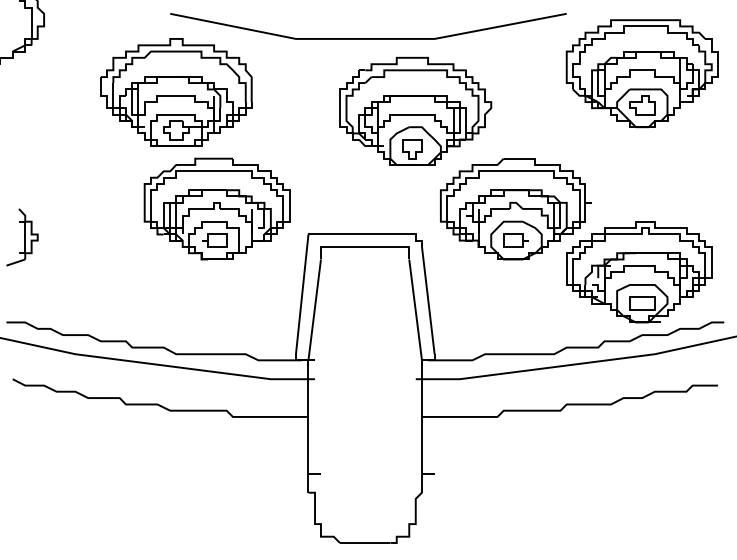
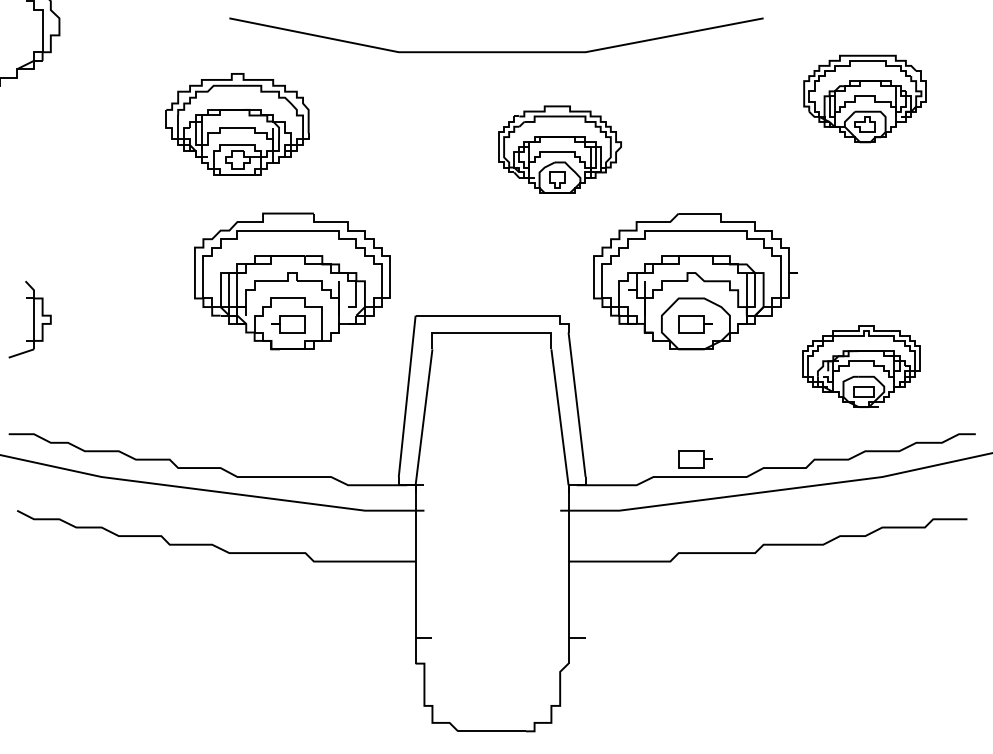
part: (641, 73) -> (864, 98), size x0.6
part: (176, 92) -> (237, 124), size x0.7
part: (415, 111) -> (559, 149), size x0.6
part: (639, 272) -> (861, 366), size x0.6
part: (516, 341) -> (695, 459), added

